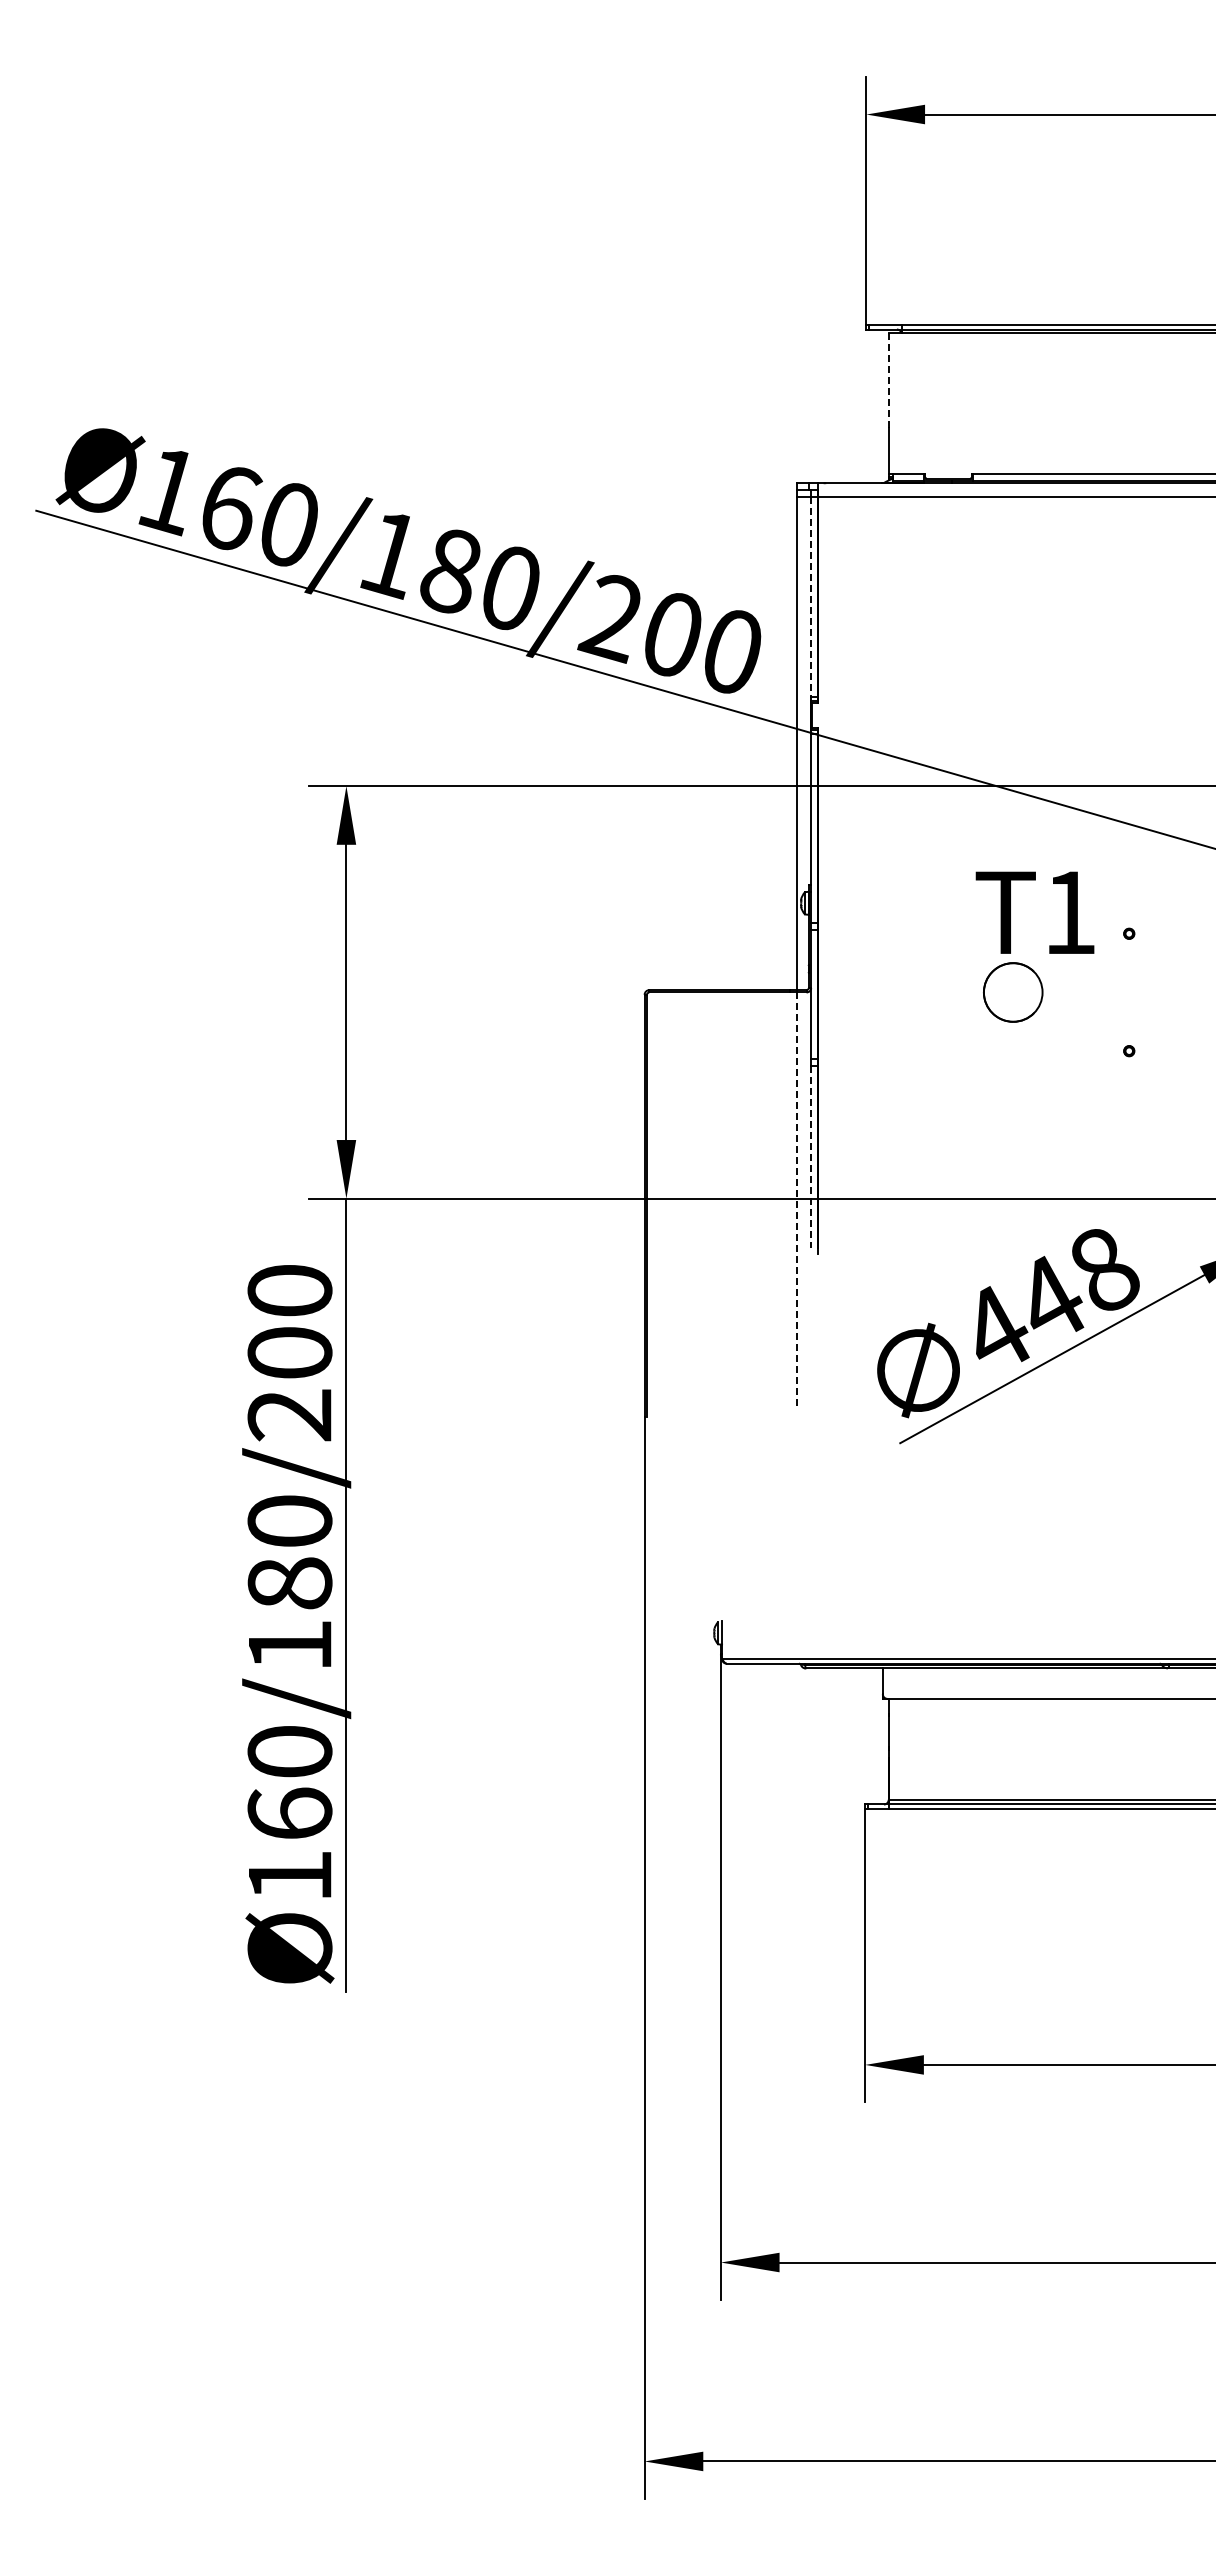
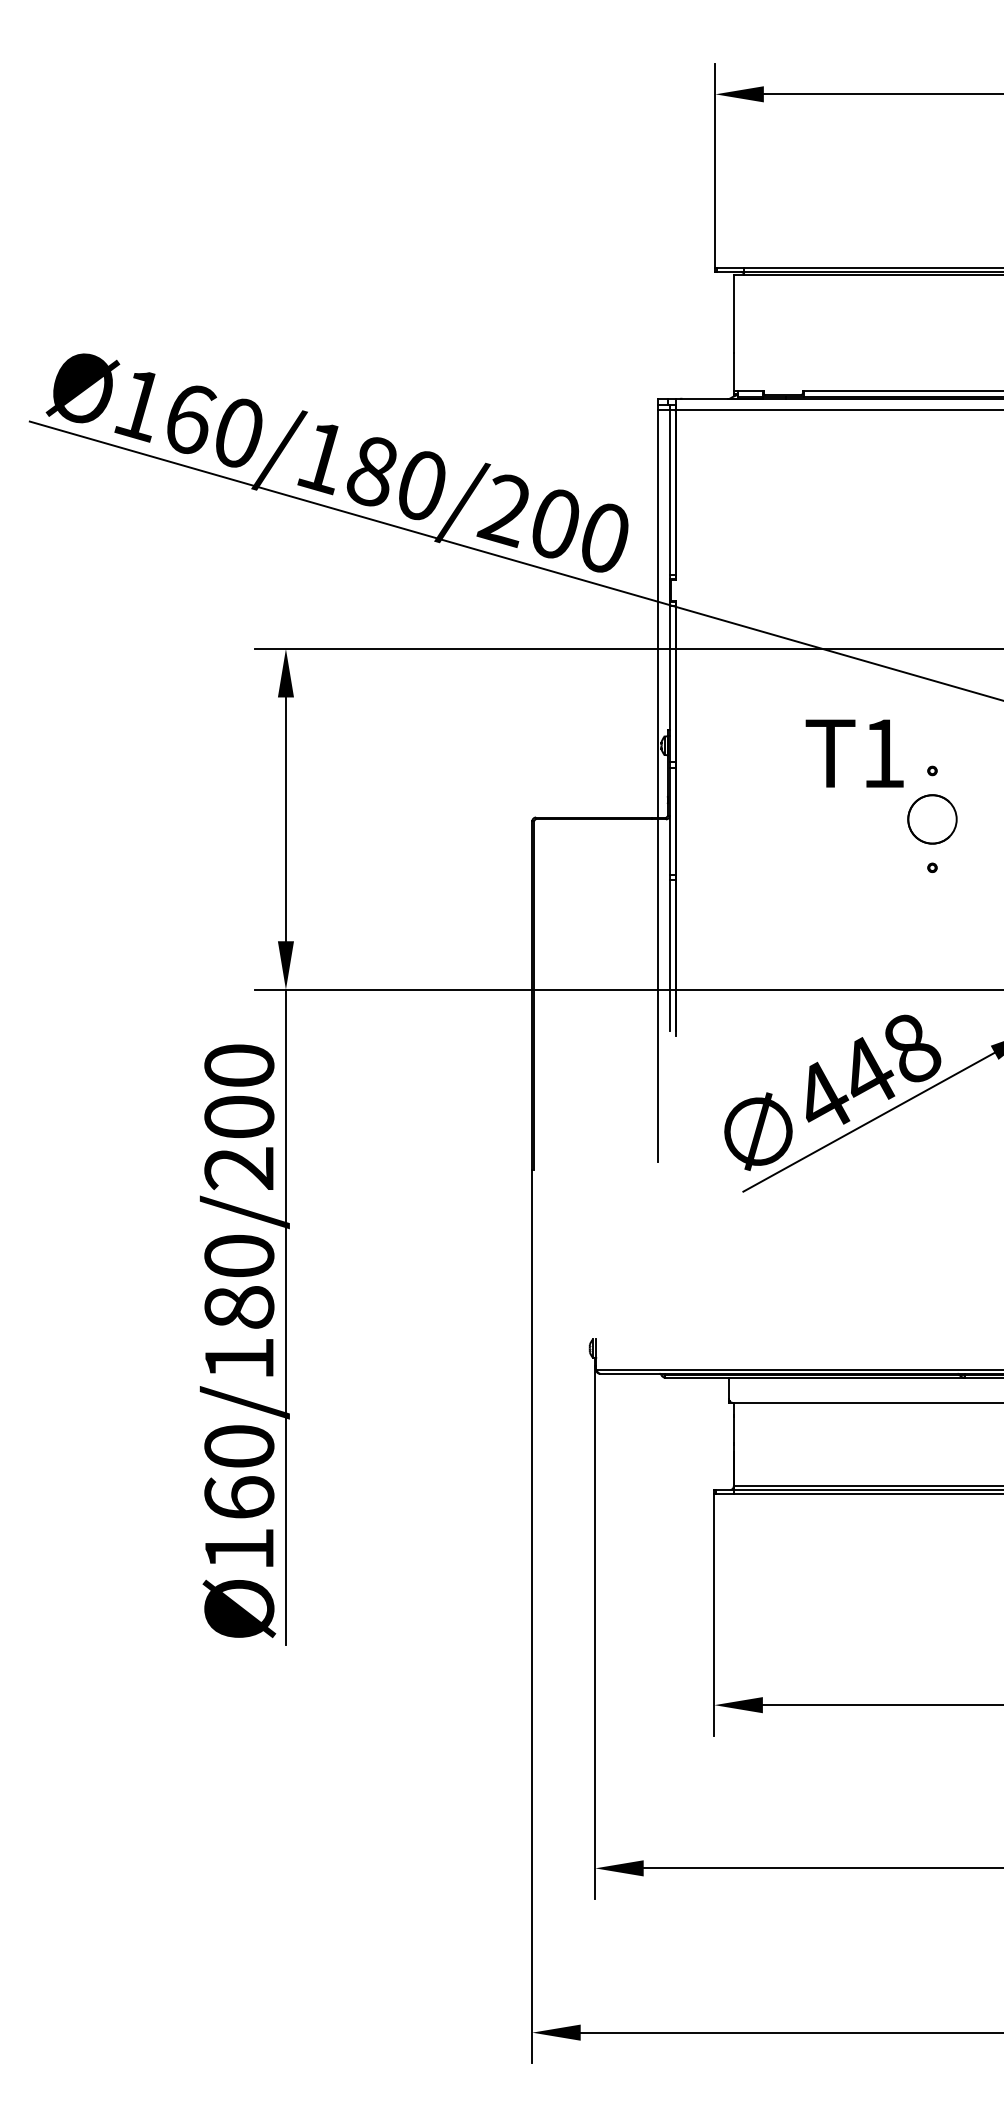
line: (888, 380) -> (733, 313), dashed -> solid
line: (811, 597) -> (670, 493), dashed -> solid
circle: (1013, 992) -> (932, 819), moved
line: (811, 1157) -> (670, 955), dashed -> solid
line: (797, 1200) -> (658, 991), dashed -> solid

